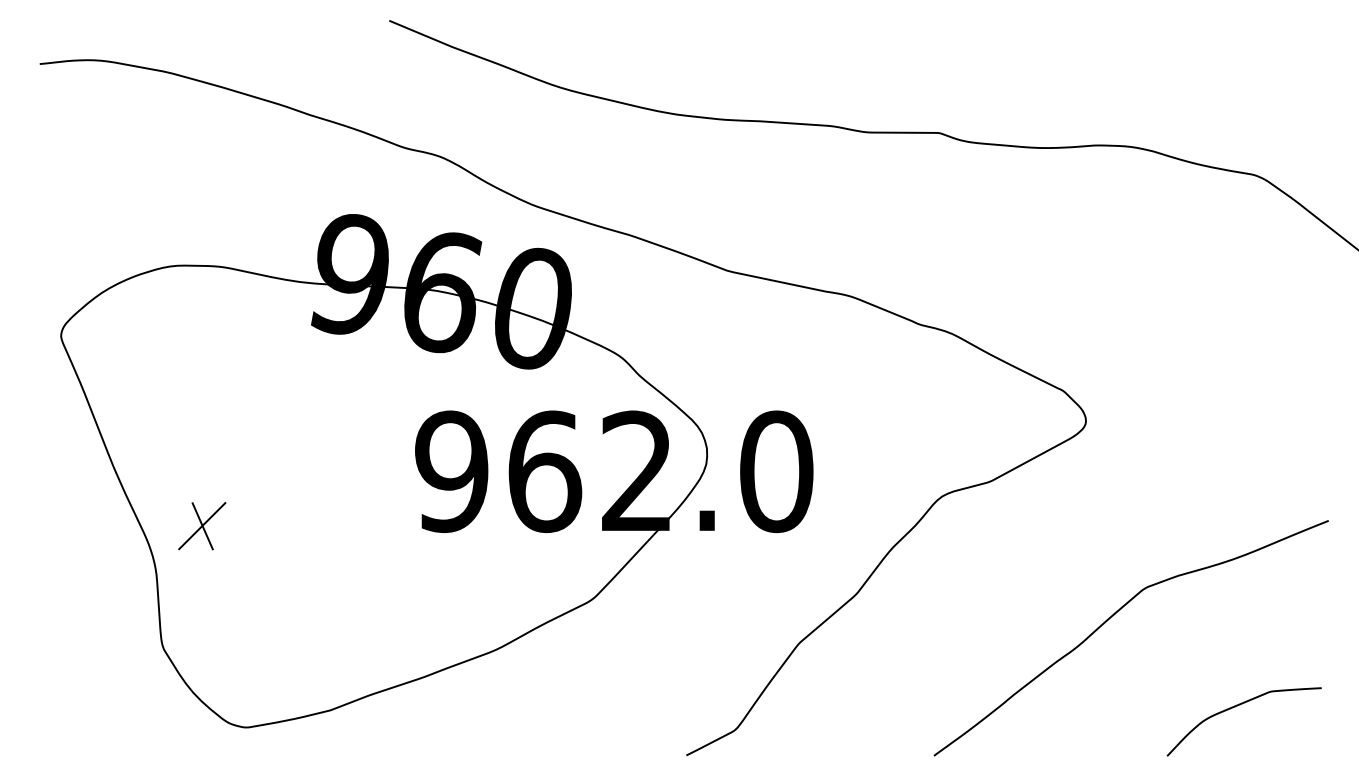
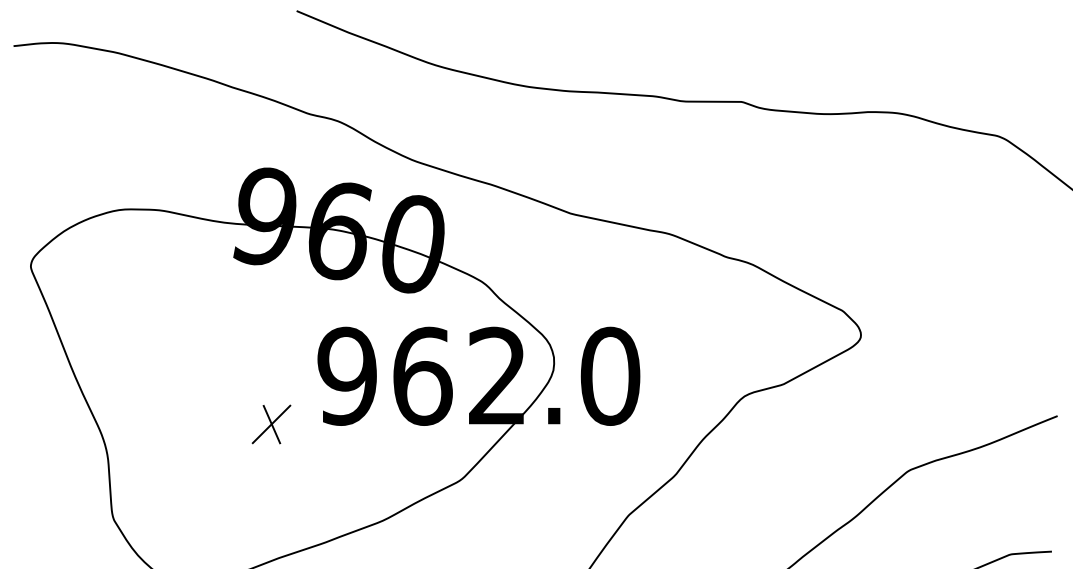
part: (202, 526) -> (271, 424), moved

